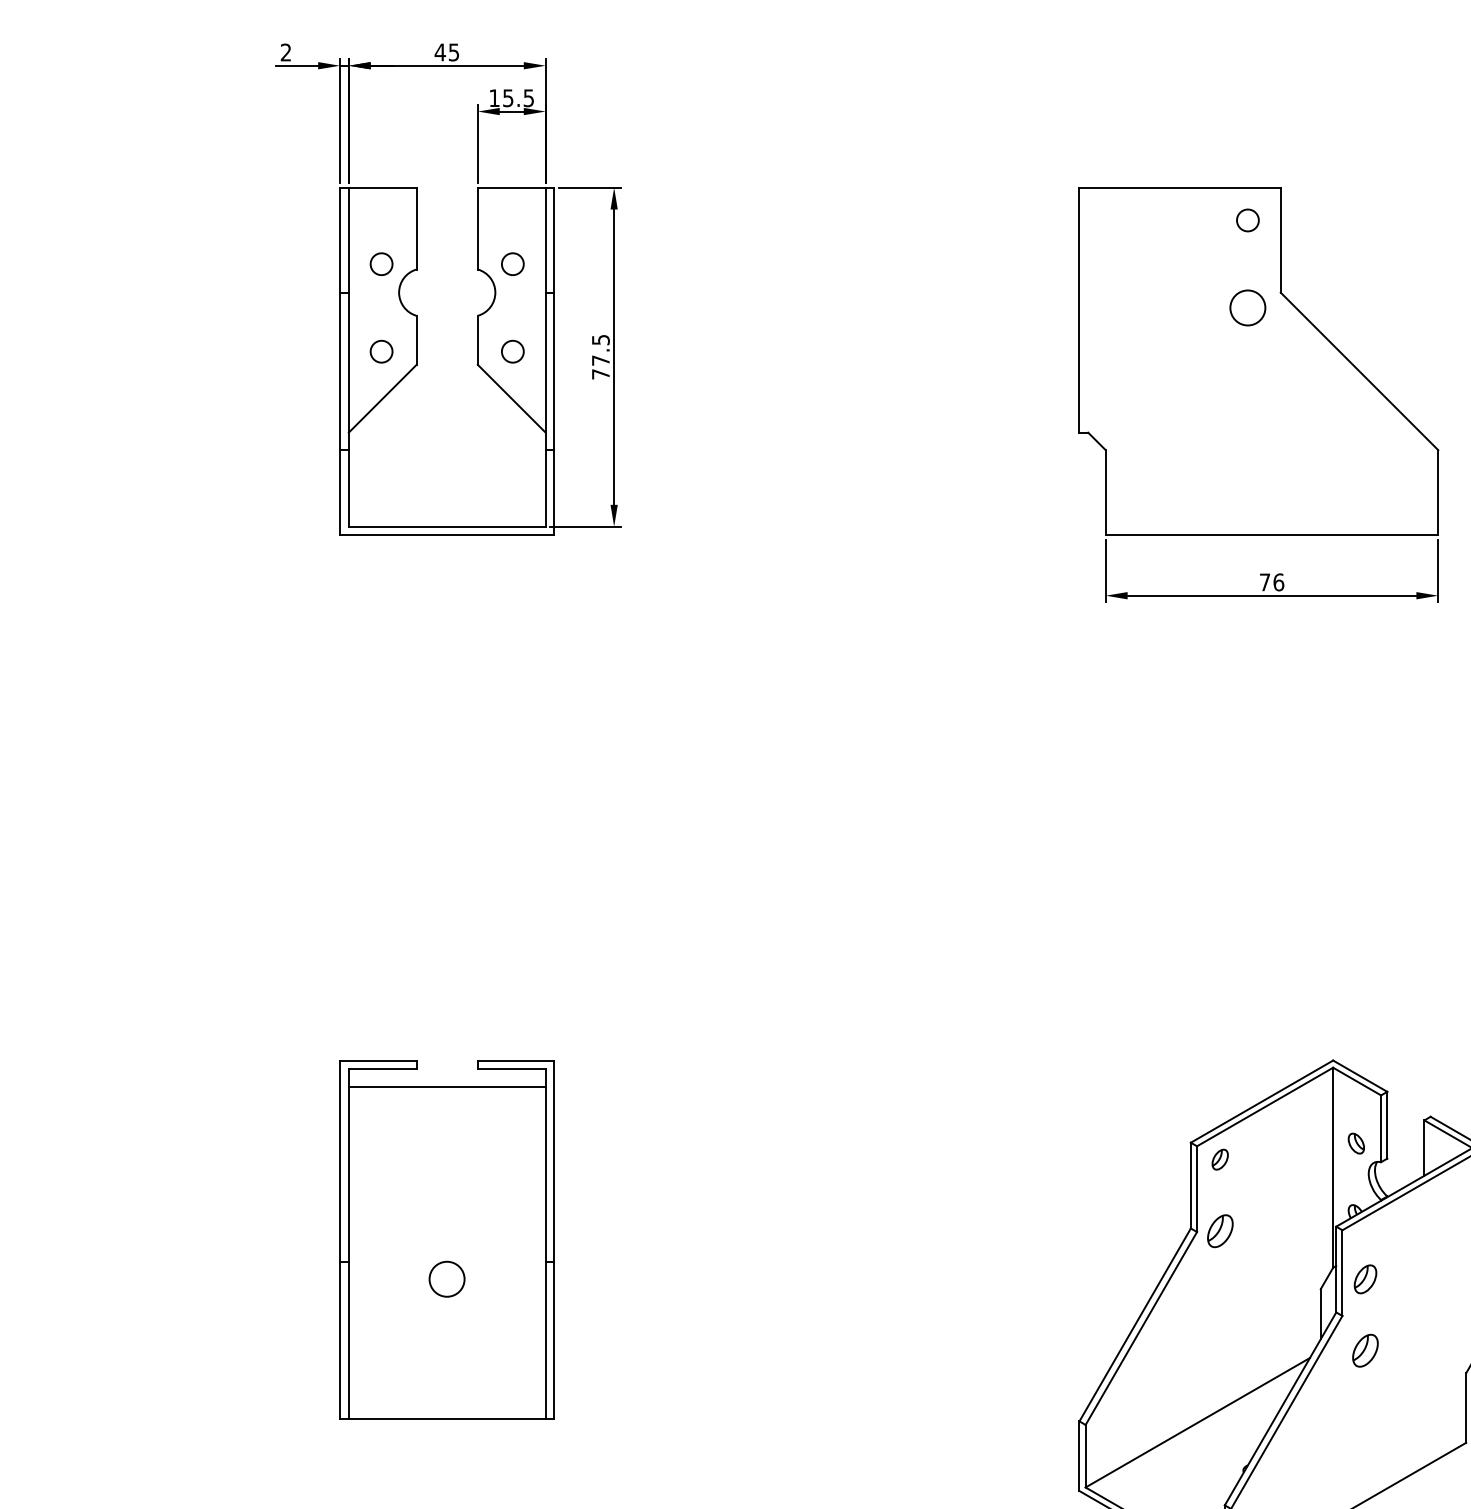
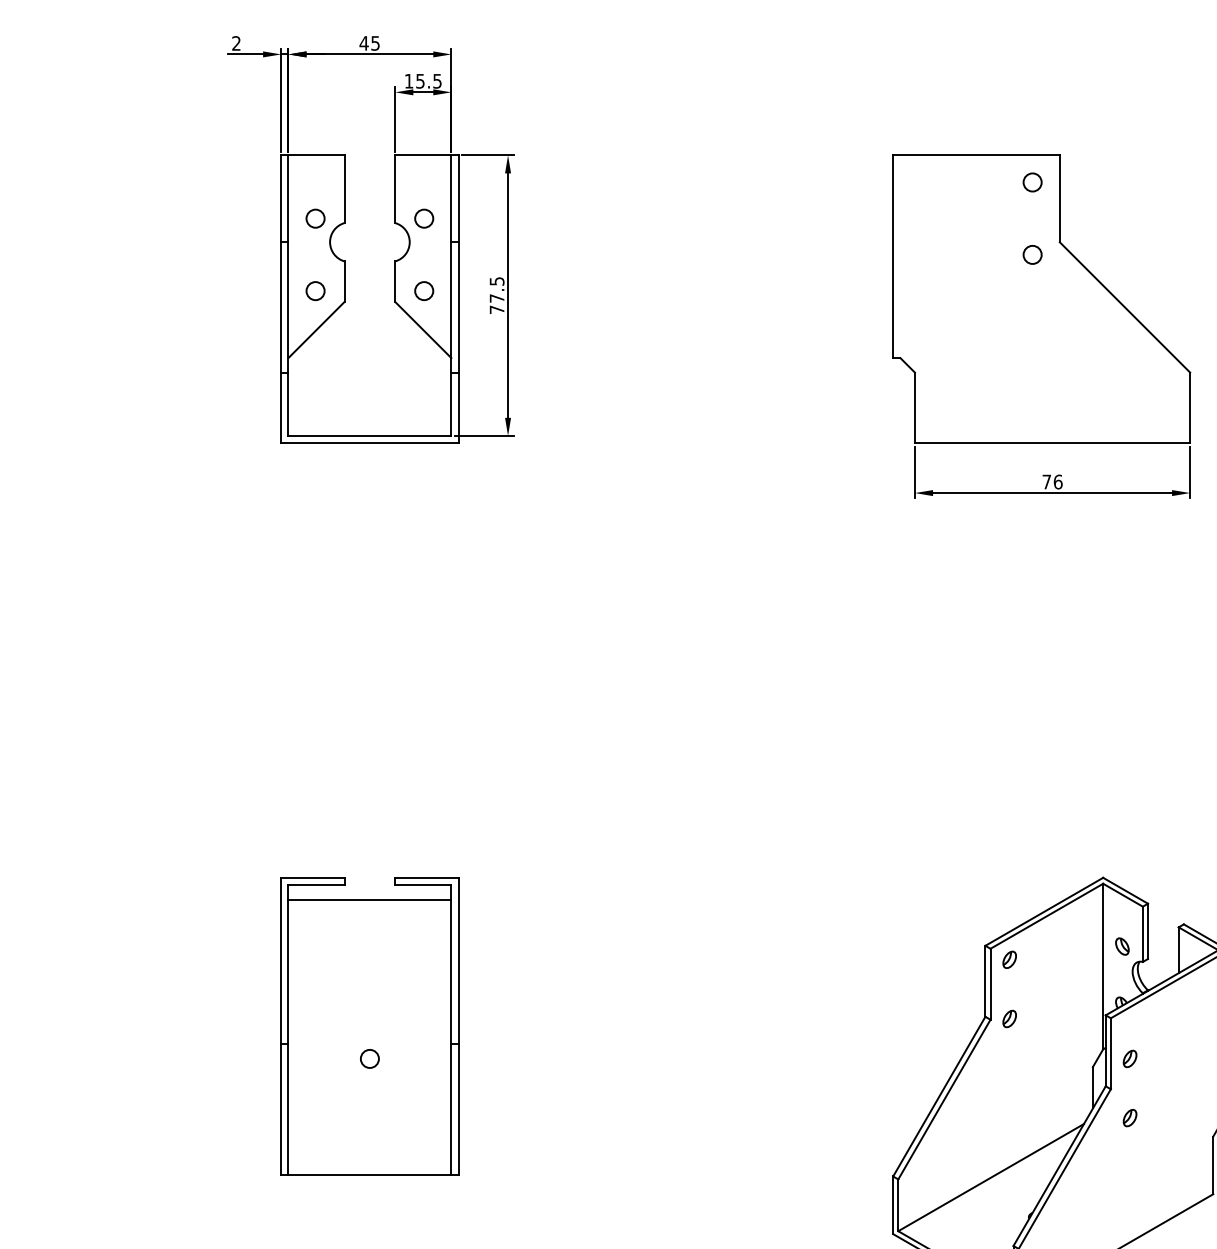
circle: (1247, 307) -> (1032, 254), size x0.62
part: (1219, 1230) -> (1009, 1018), size x0.62
circle: (447, 1279) -> (370, 1059), size x0.62
part: (1365, 1279) -> (1129, 1059), size x0.71
part: (1365, 1350) -> (1129, 1117), size x0.62

